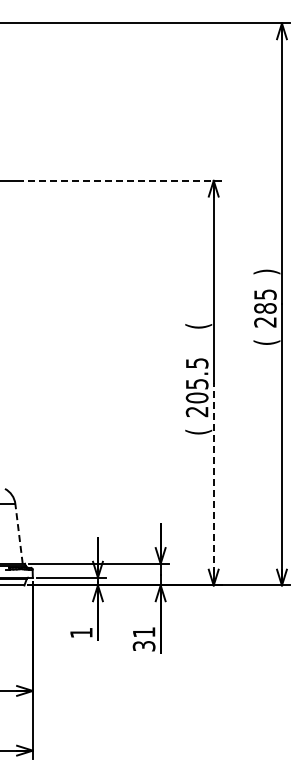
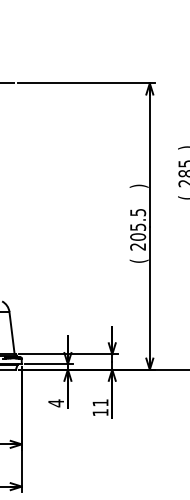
line: (125, 180) -> (87, 83), dashed -> solid
text: (198, 326) -> (139, 186), ( -> )
line: (213, 483) -> (149, 297), dashed -> solid
line: (18, 533) -> (11, 332), dashed -> solid
text: (81, 632) -> (56, 403), 1 -> 4
text: (143, 646) -> (100, 412), 31 -> 11

